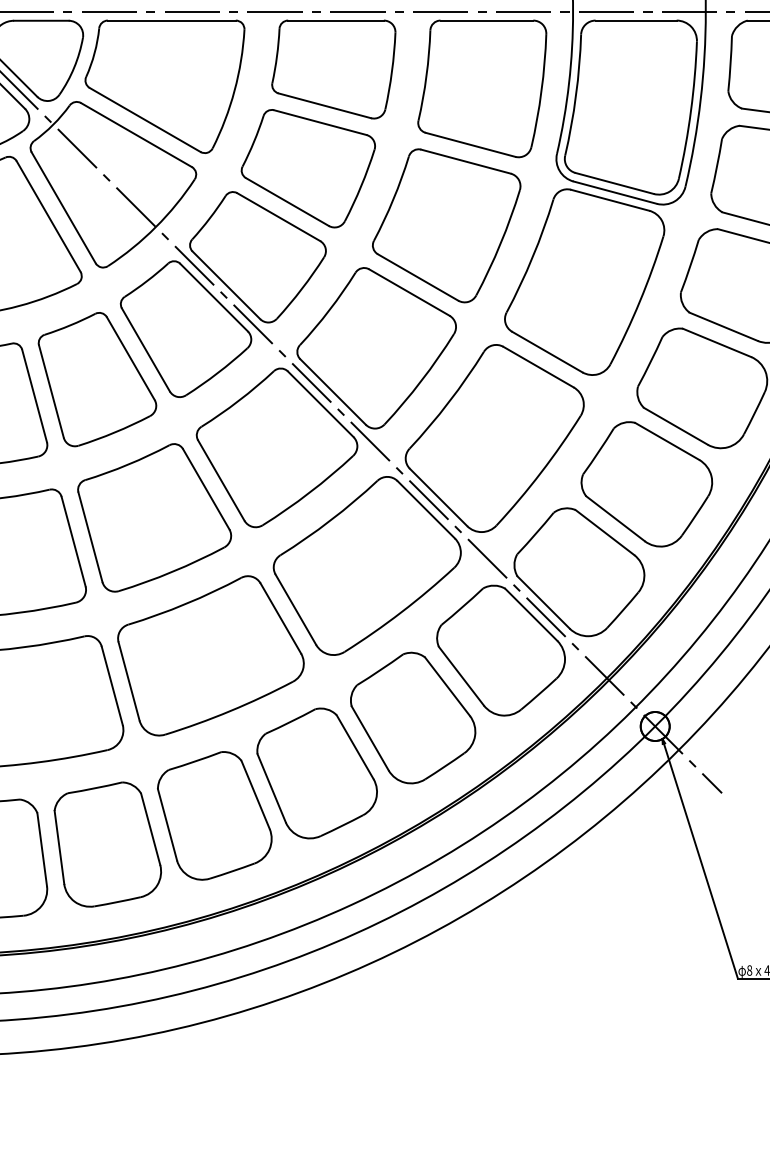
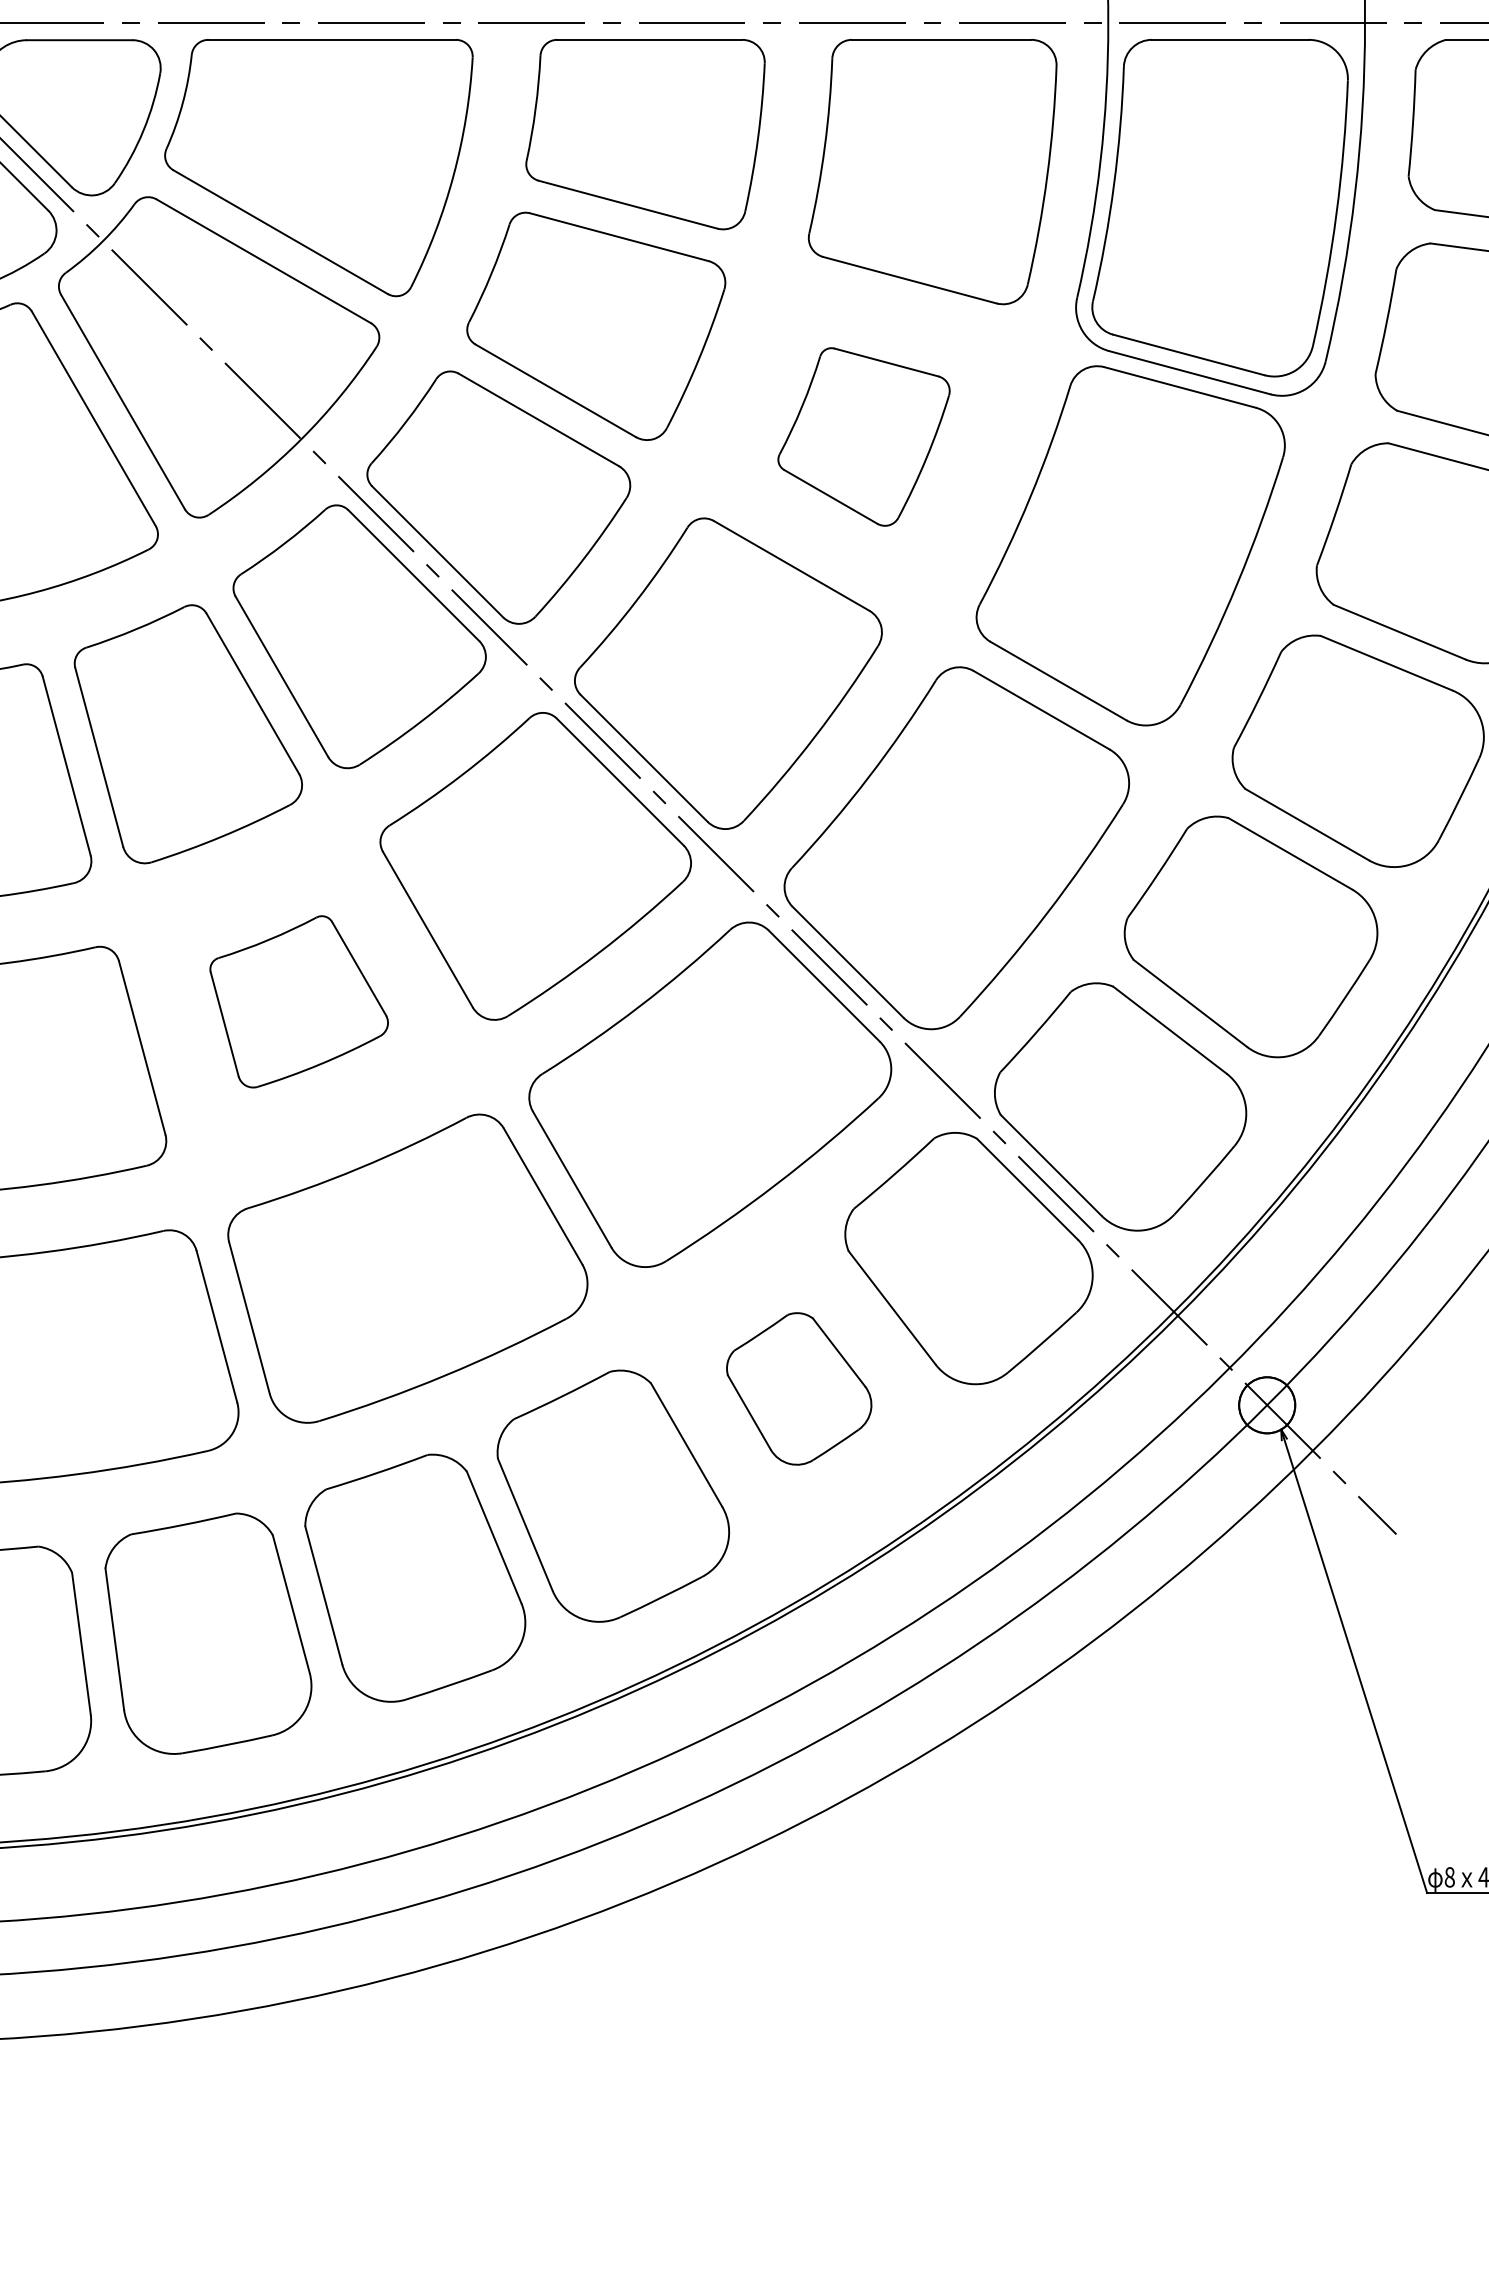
part: (446, 225) -> (863, 436), size x0.6
part: (154, 517) -> (298, 1001), size x0.6
part: (413, 717) -> (799, 1387), size x0.6

